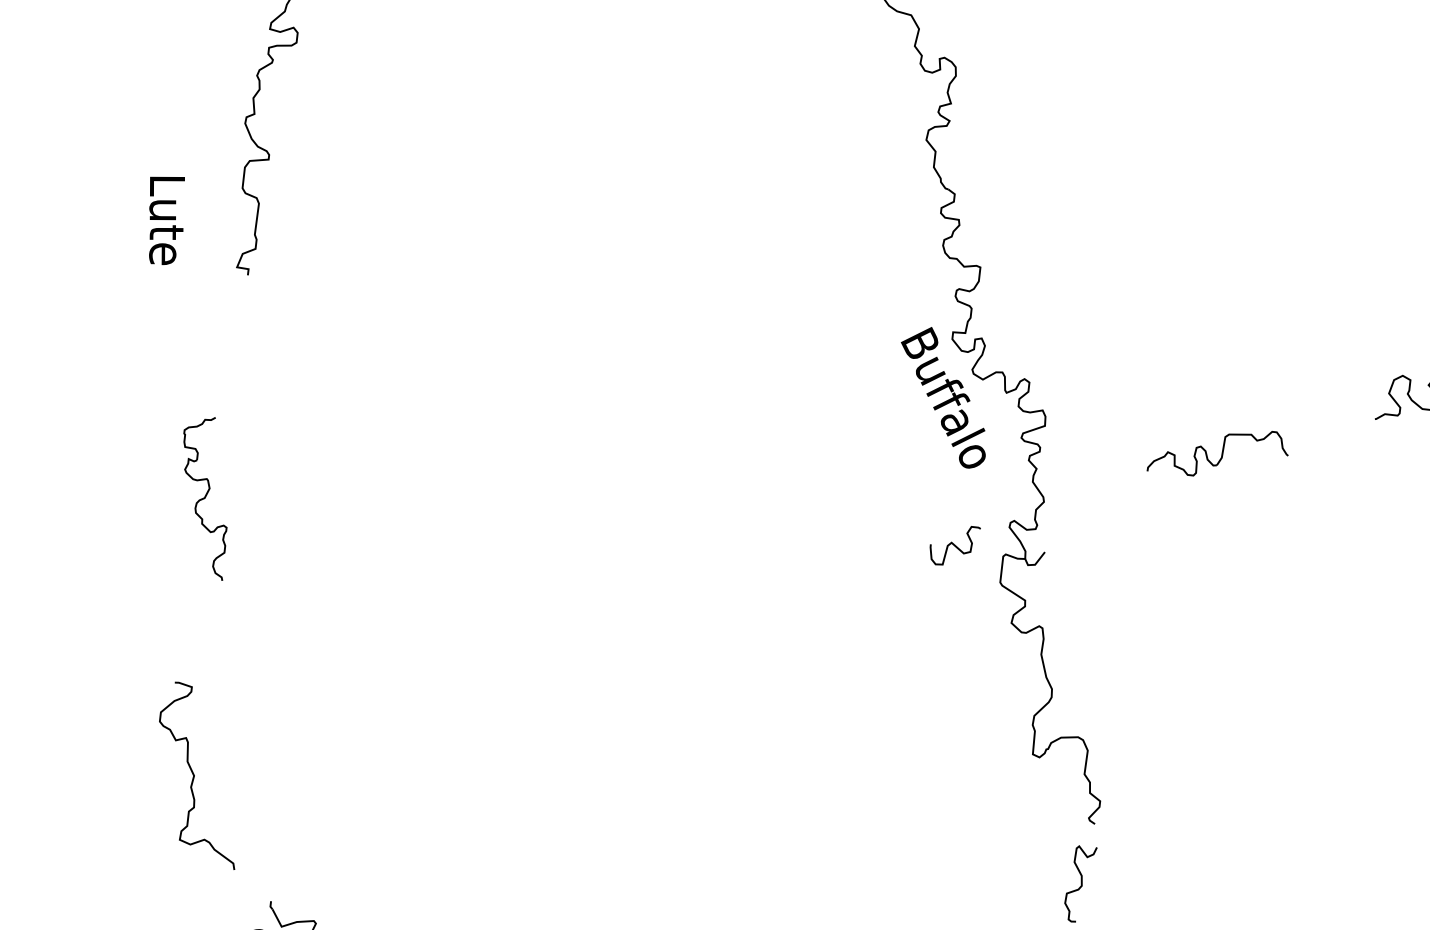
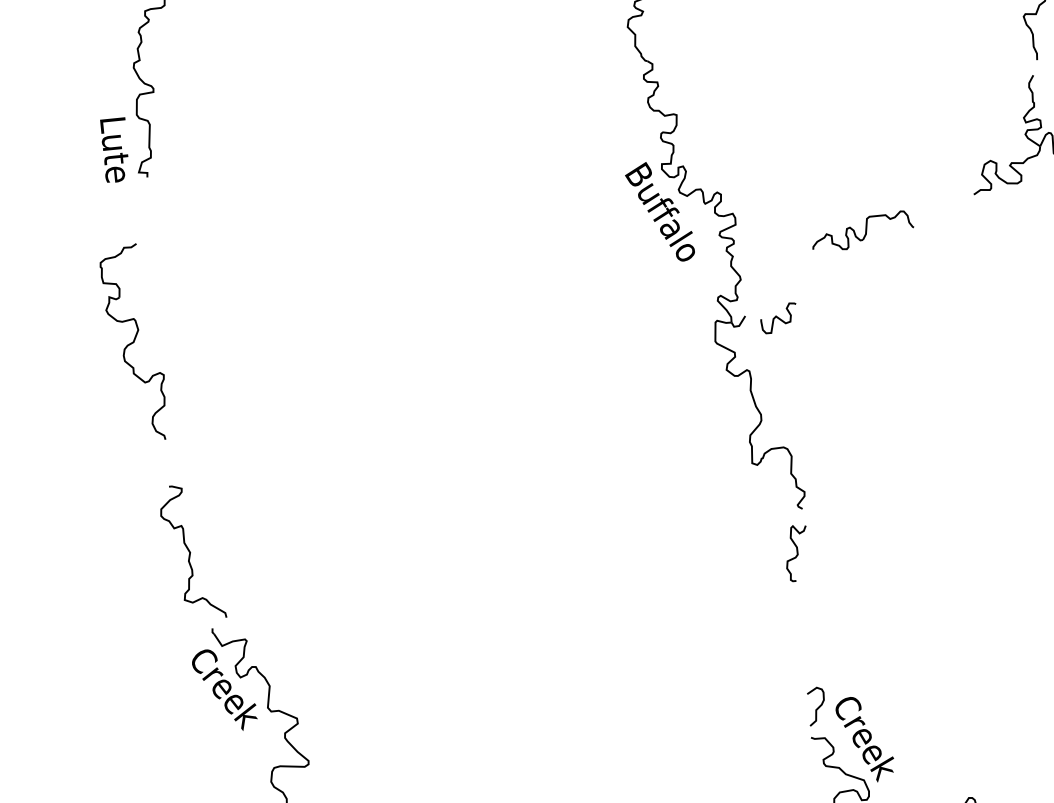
text: (165, 219) -> (114, 149), moved
part: (203, 497) -> (132, 341), size x1.67
curve: (954, 545) -> (778, 318), moved
curve: (194, 774) -> (190, 551), moved

